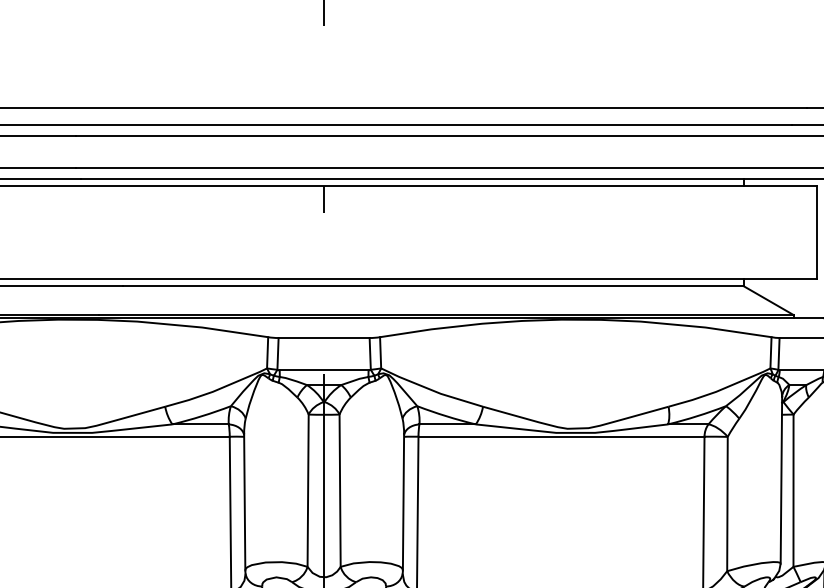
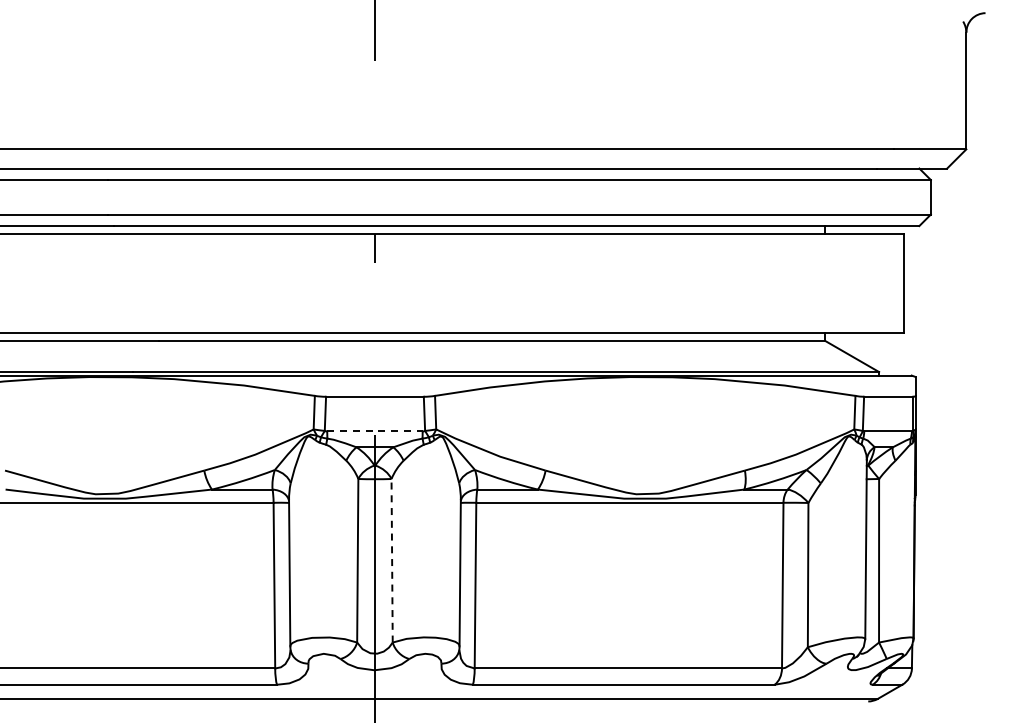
line: (323, 370) -> (374, 431), solid -> dashed
line: (340, 490) -> (392, 560), solid -> dashed

